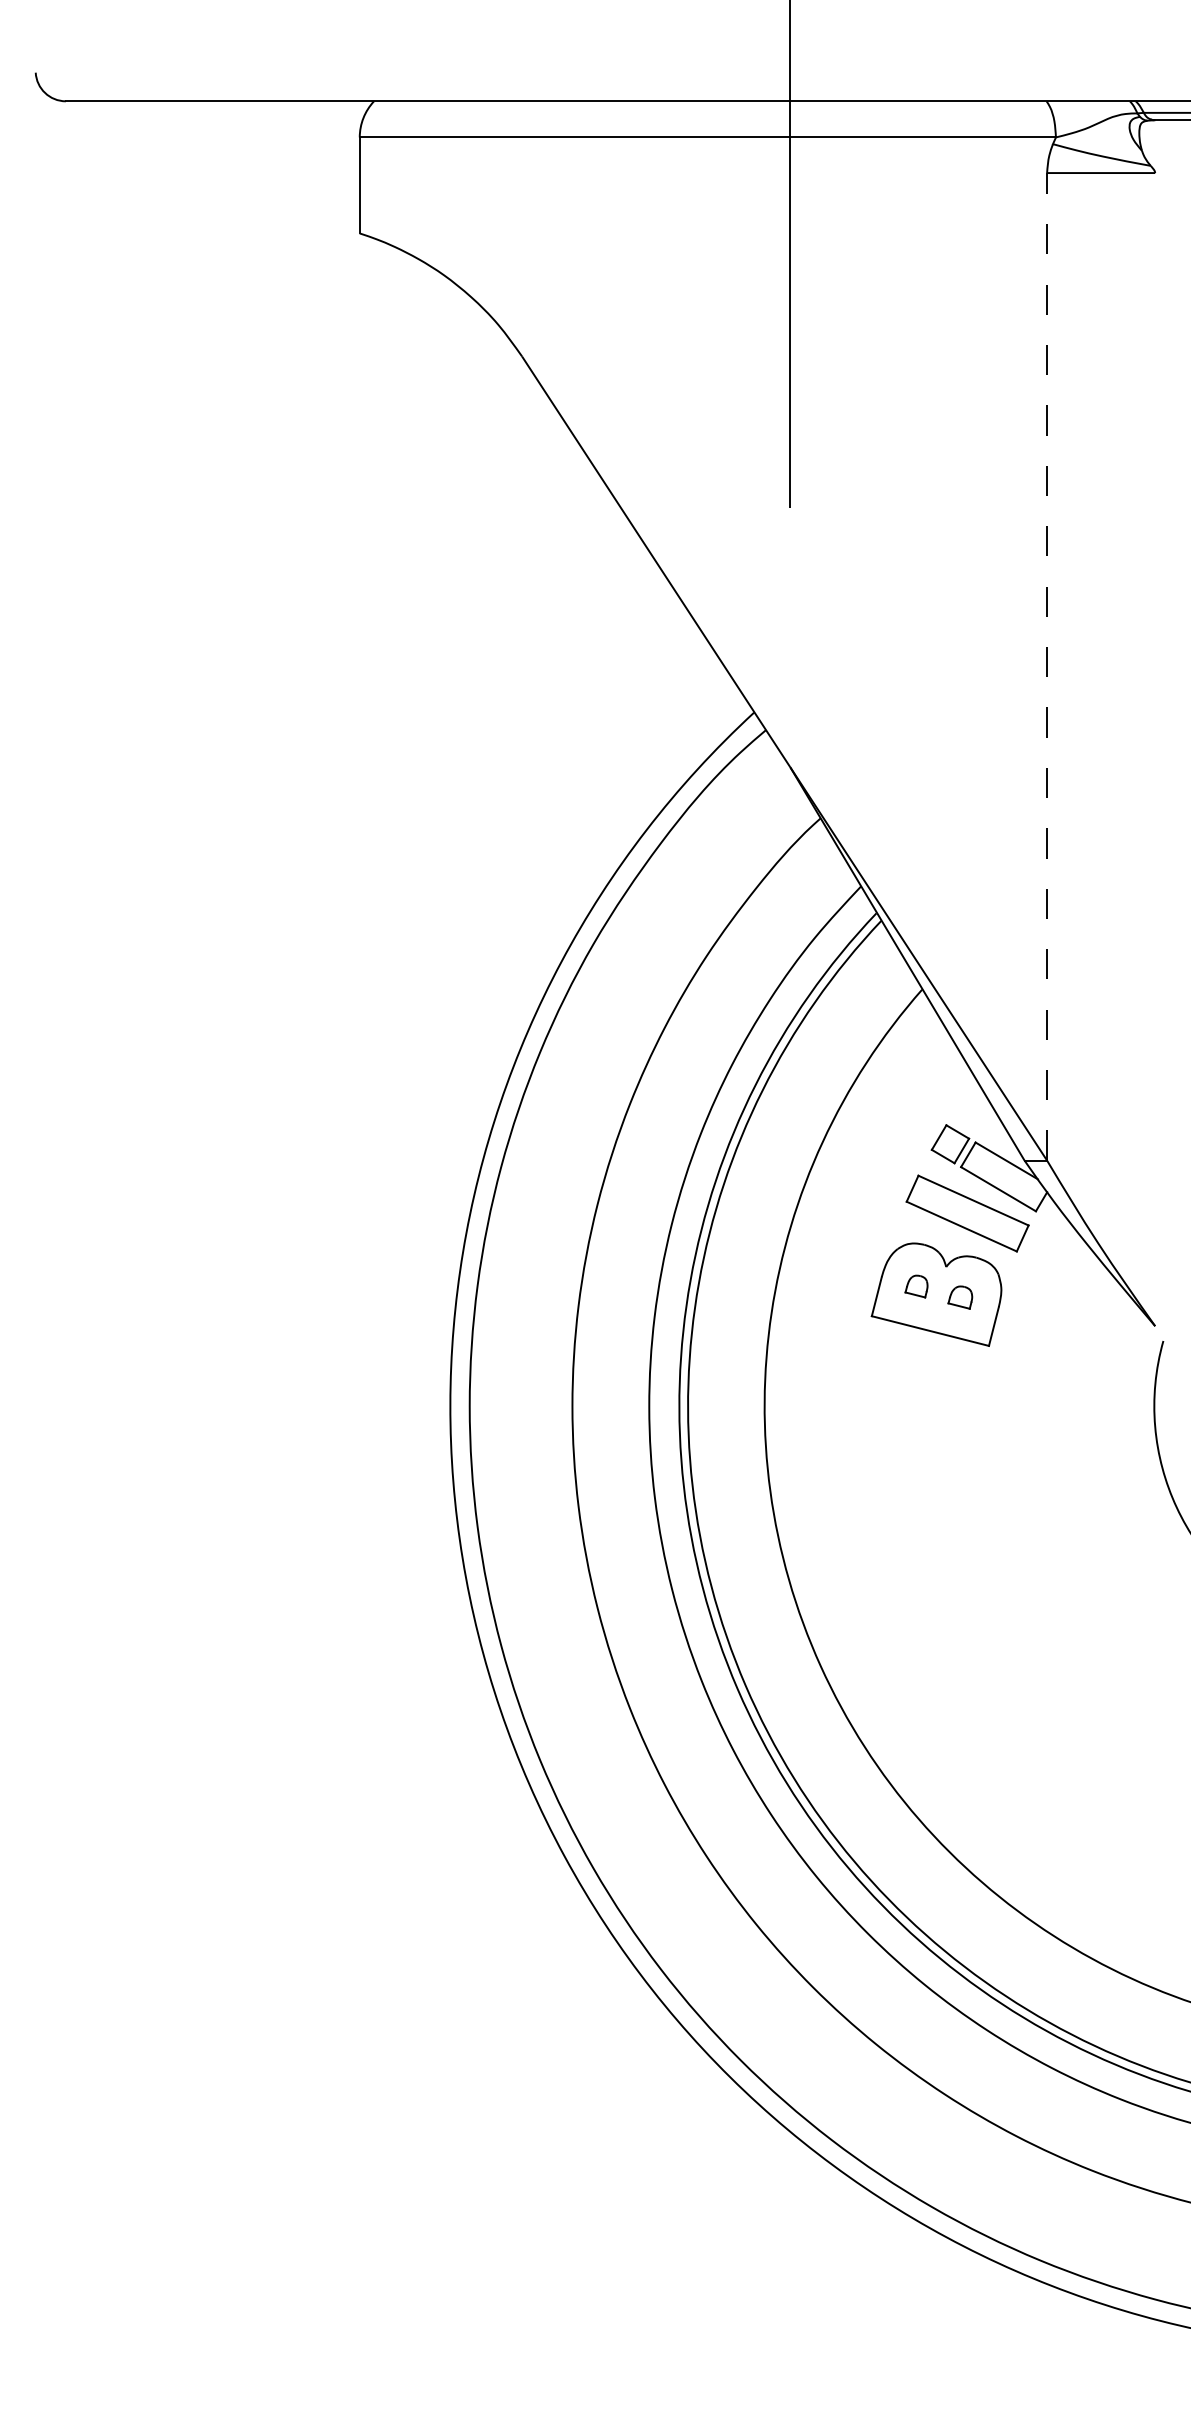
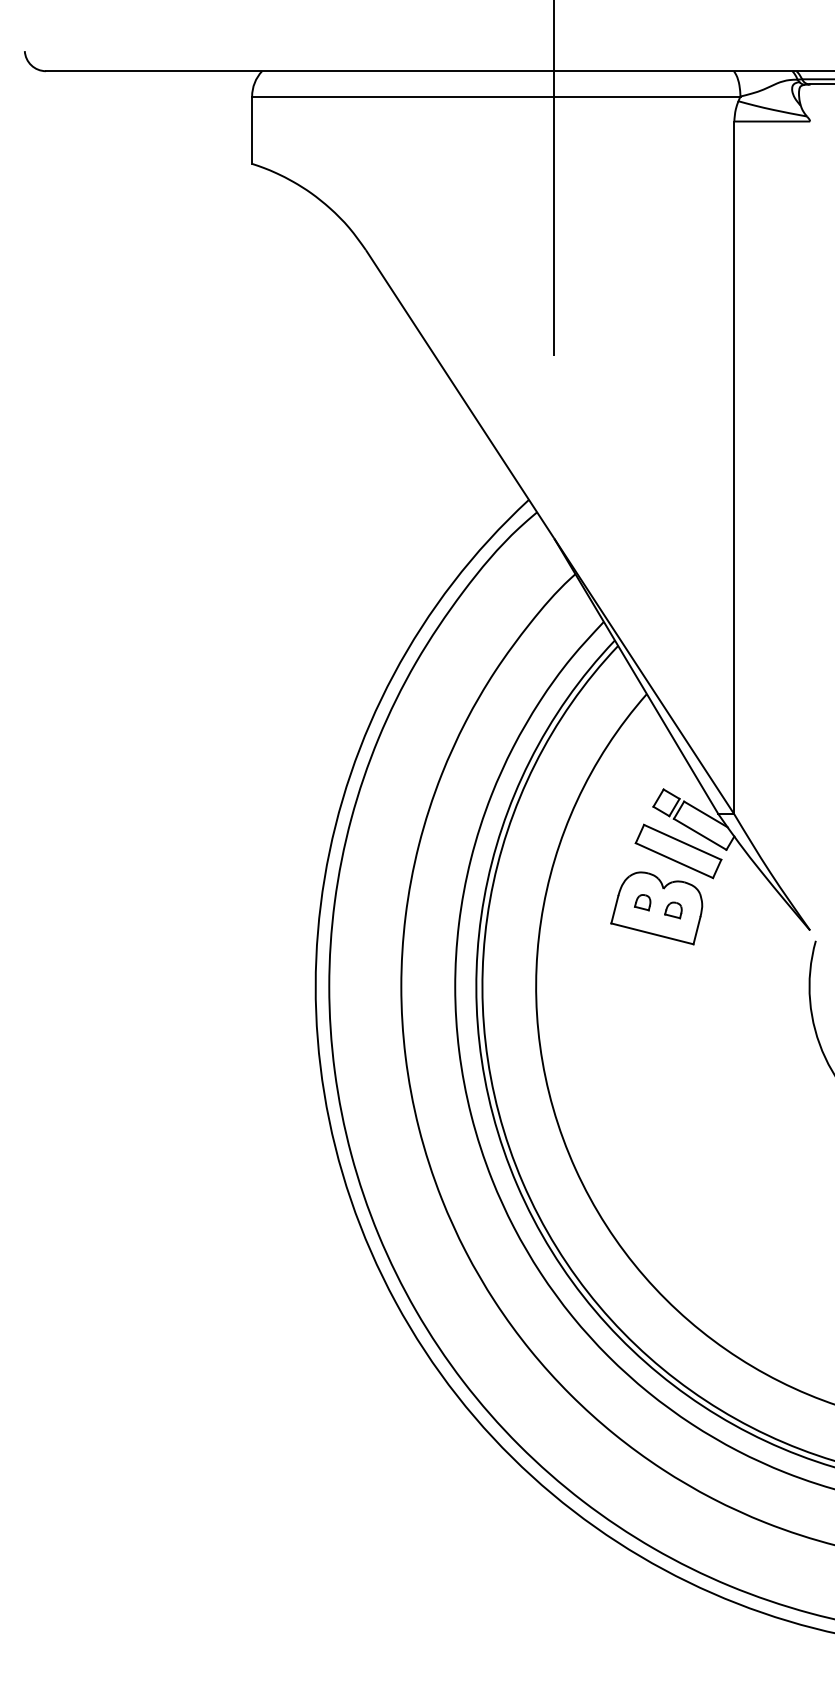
line: (1047, 666) -> (734, 467), dashed -> solid

